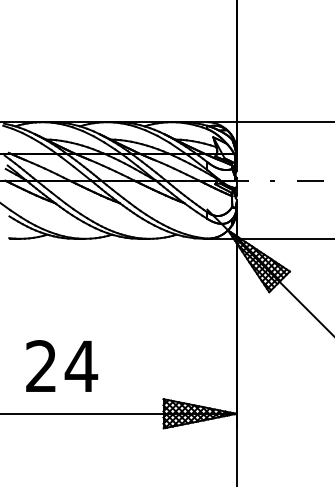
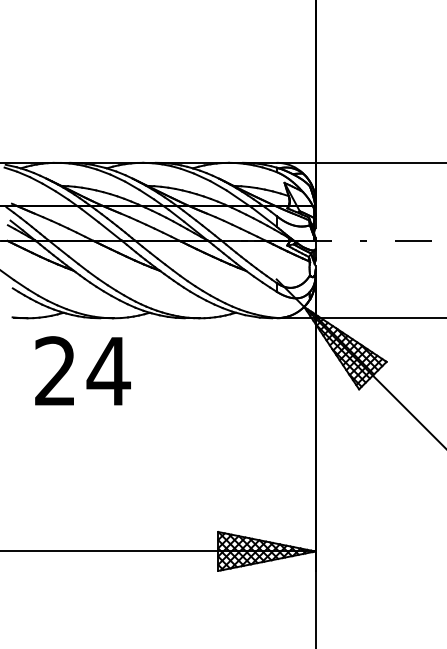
text: (61, 365) -> (82, 370), moved

